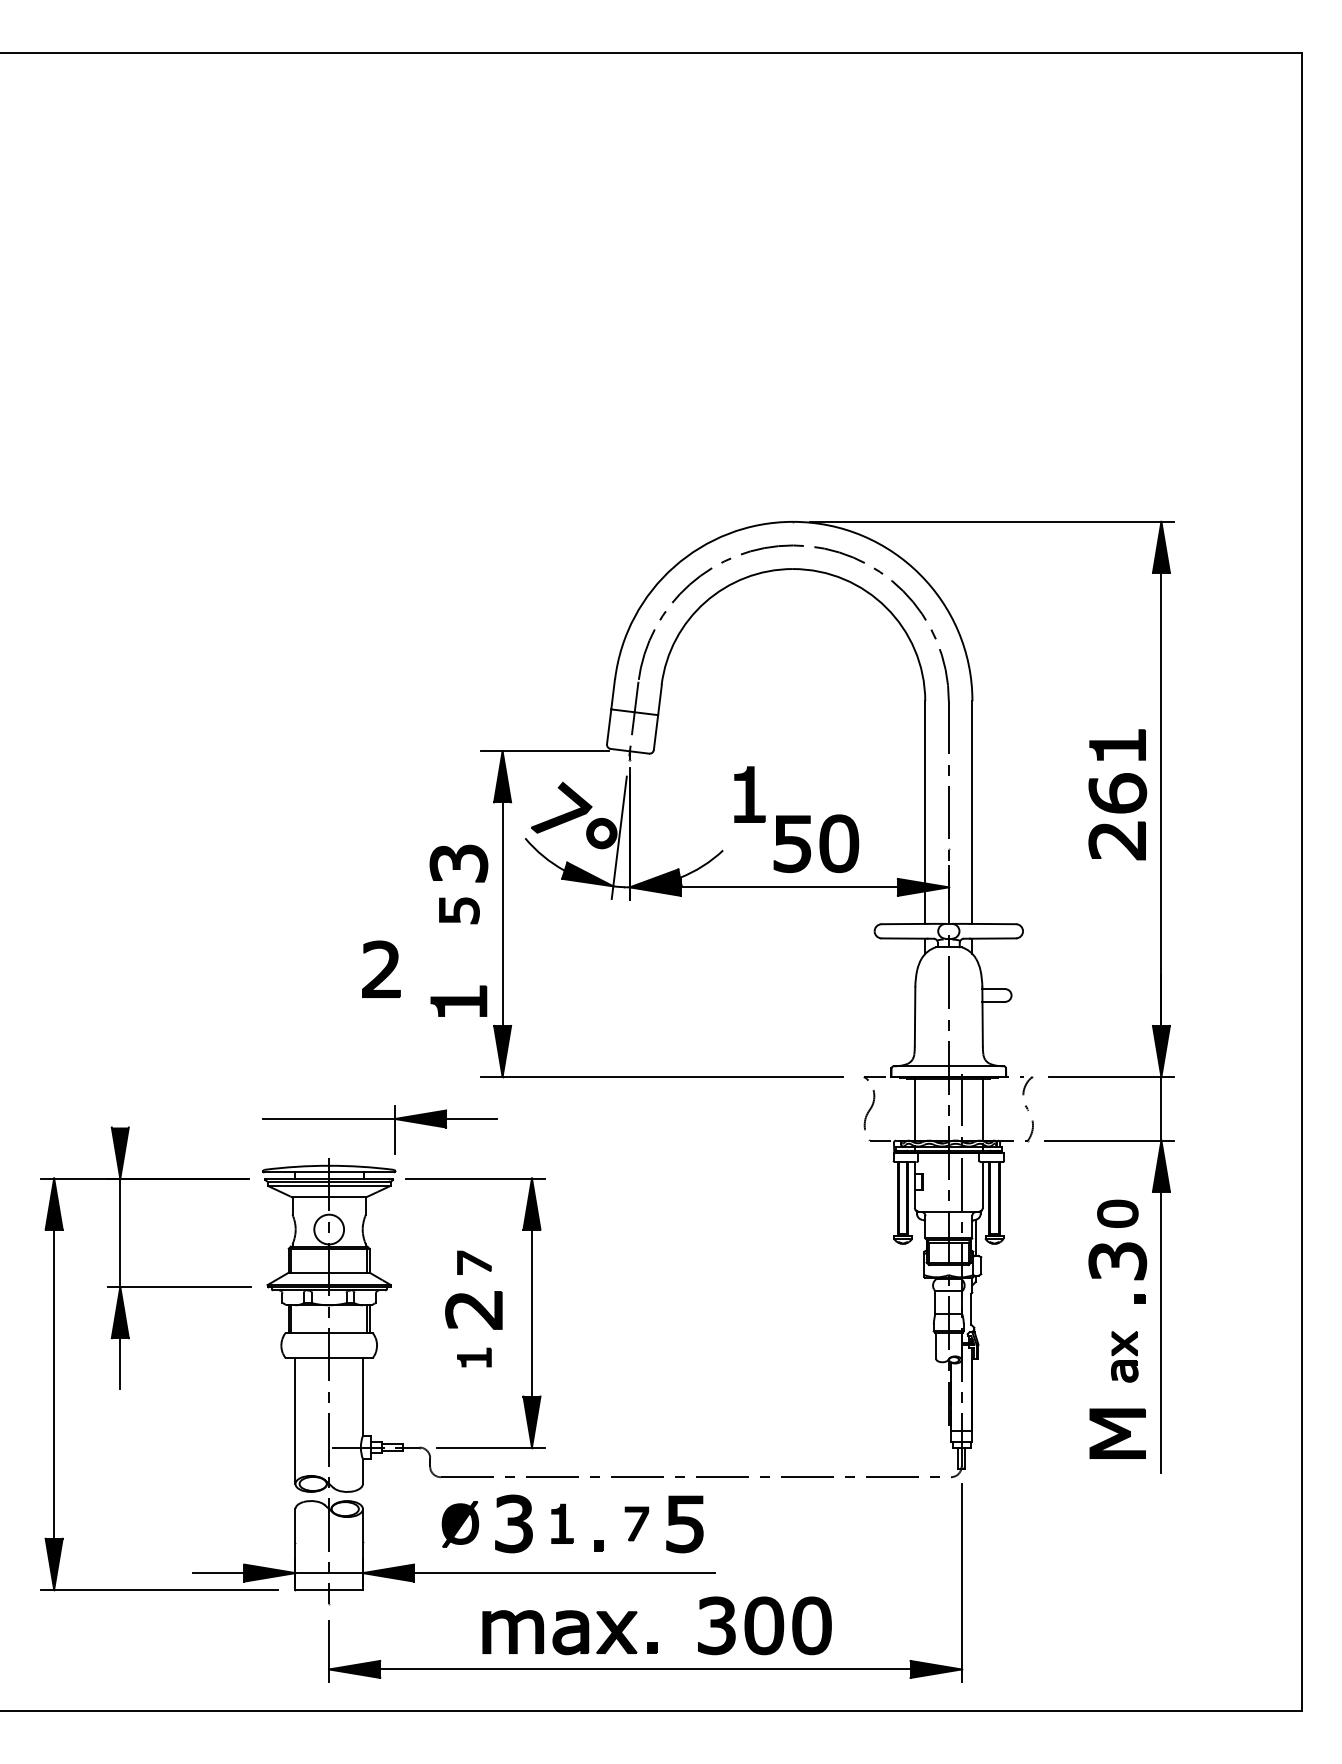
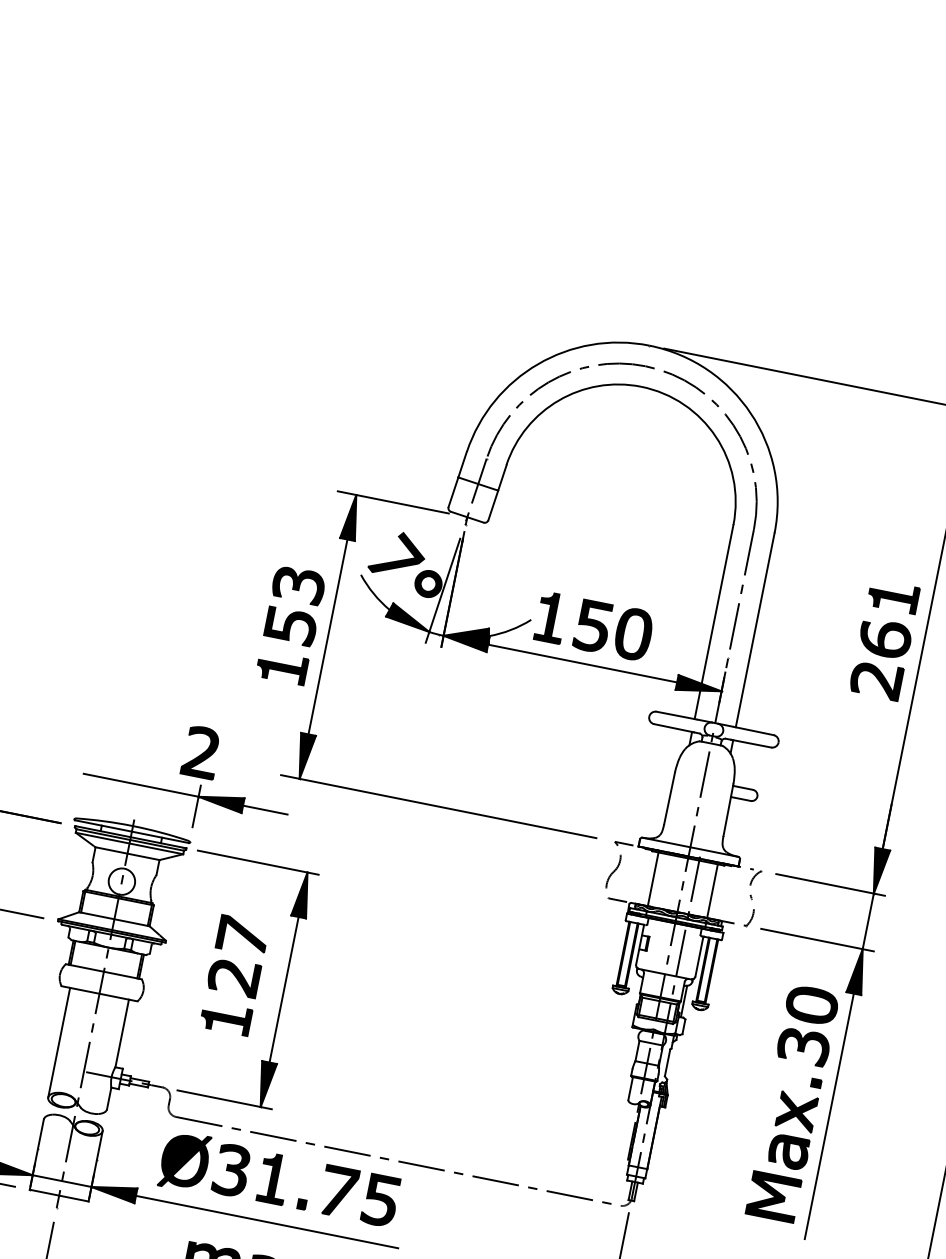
part: (749, 794) -> (551, 617), moved
part: (459, 910) -> (291, 626), size x1.43
part: (381, 968) -> (201, 751), moved
part: (458, 1000) -> (282, 667), moved
part: (1117, 1213) -> (811, 1004), size x1.43
part: (474, 1262) -> (242, 935), size x1.67
part: (1124, 1356) -> (792, 1130), size x1.67
part: (474, 1357) -> (226, 1018), size x1.67
part: (562, 1523) -> (274, 1178), size x1.43
part: (636, 1523) -> (338, 1191), size x1.67
part: (460, 1524) -> (185, 1161), size x1.43

